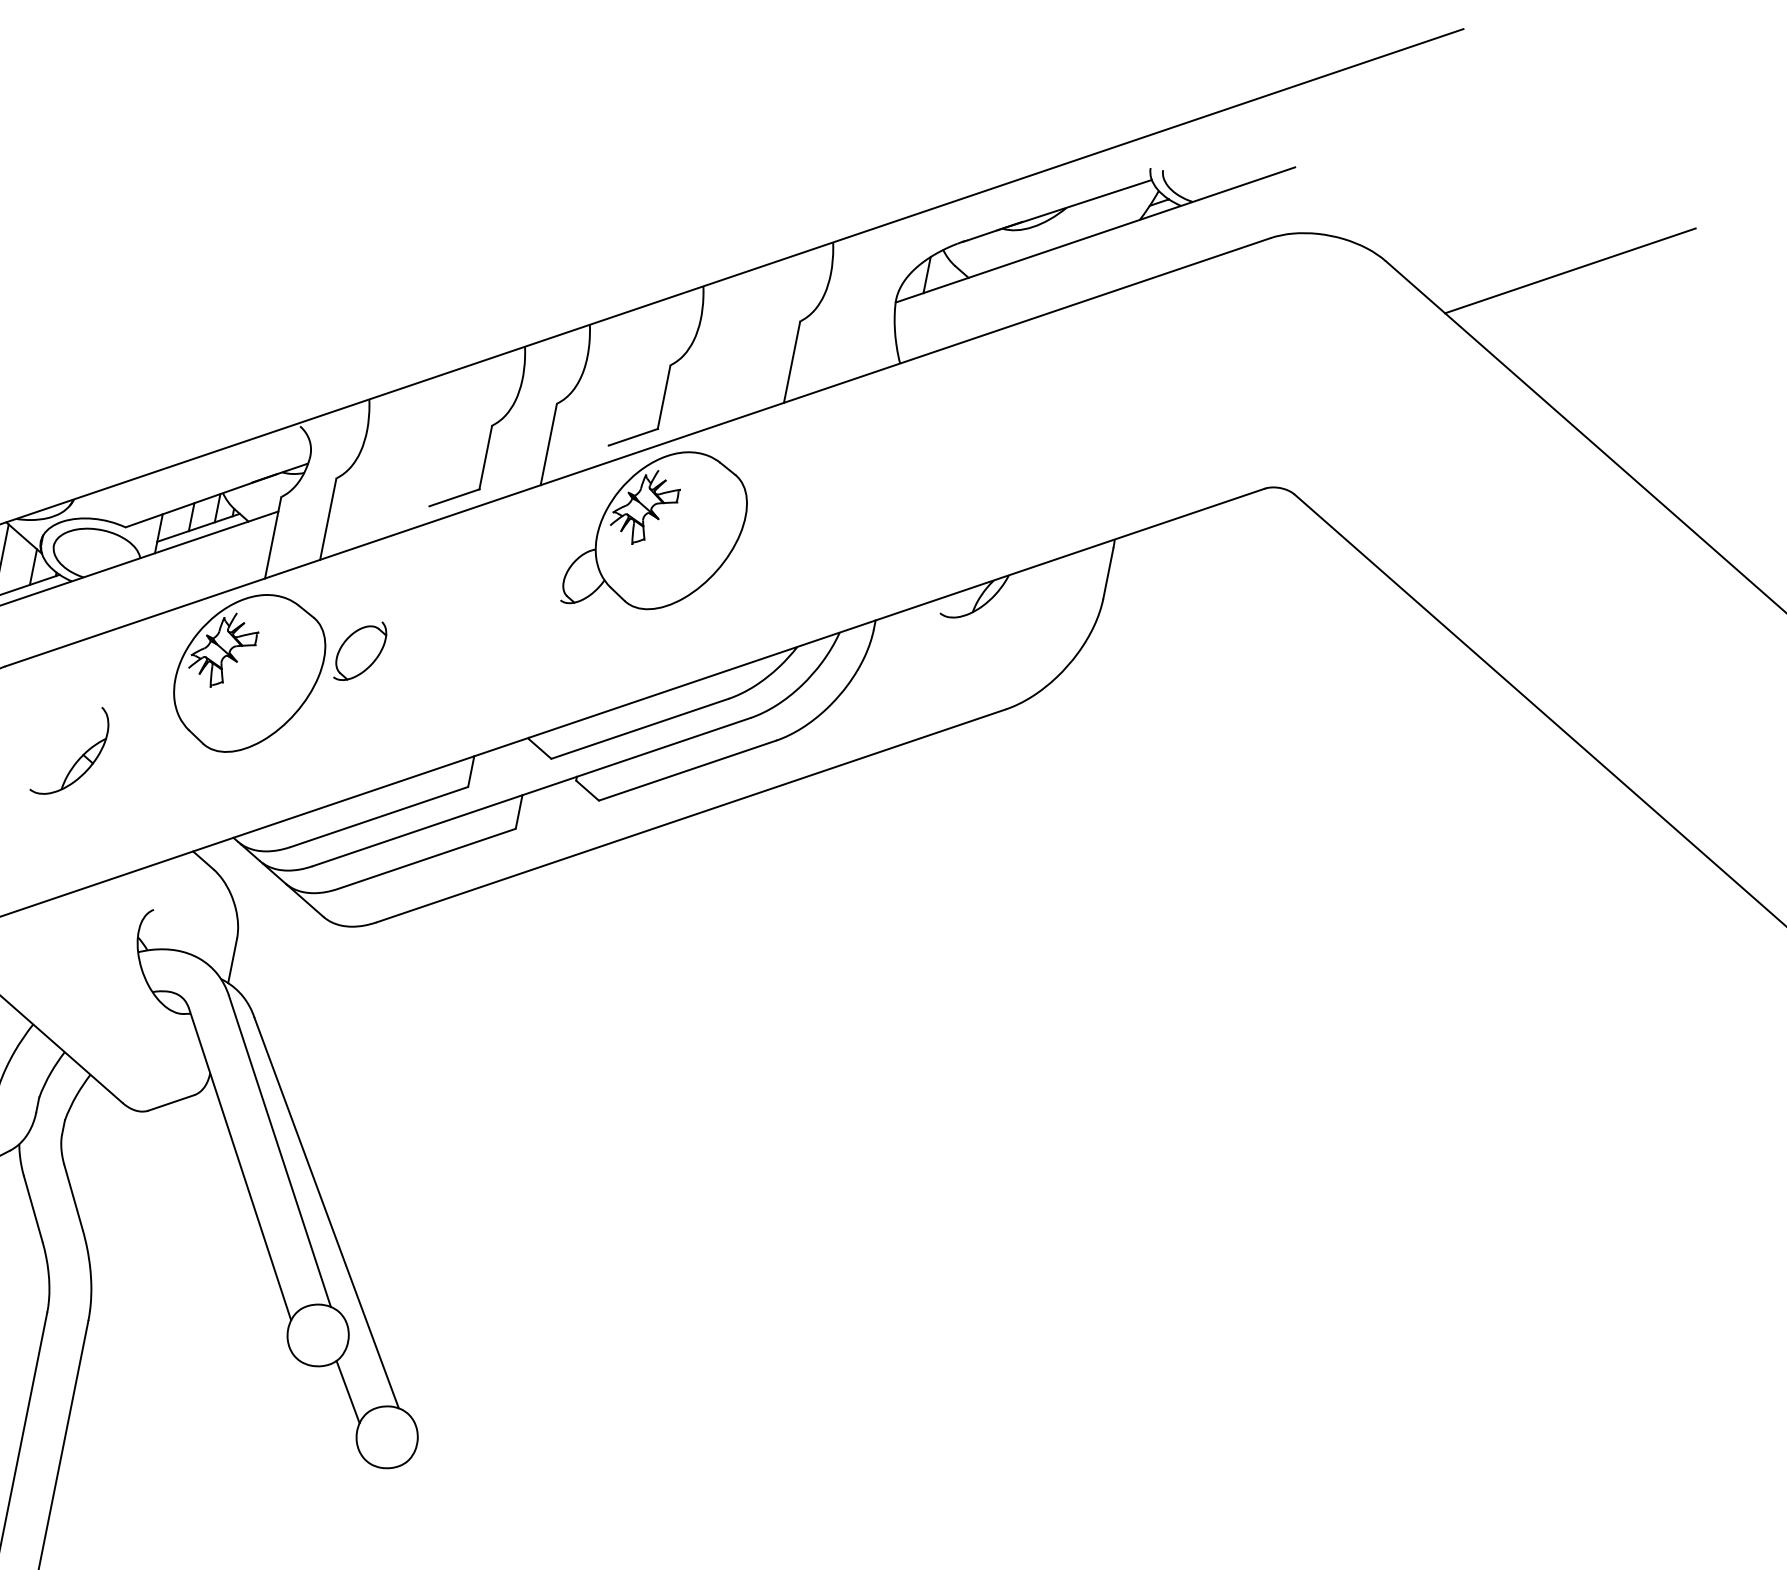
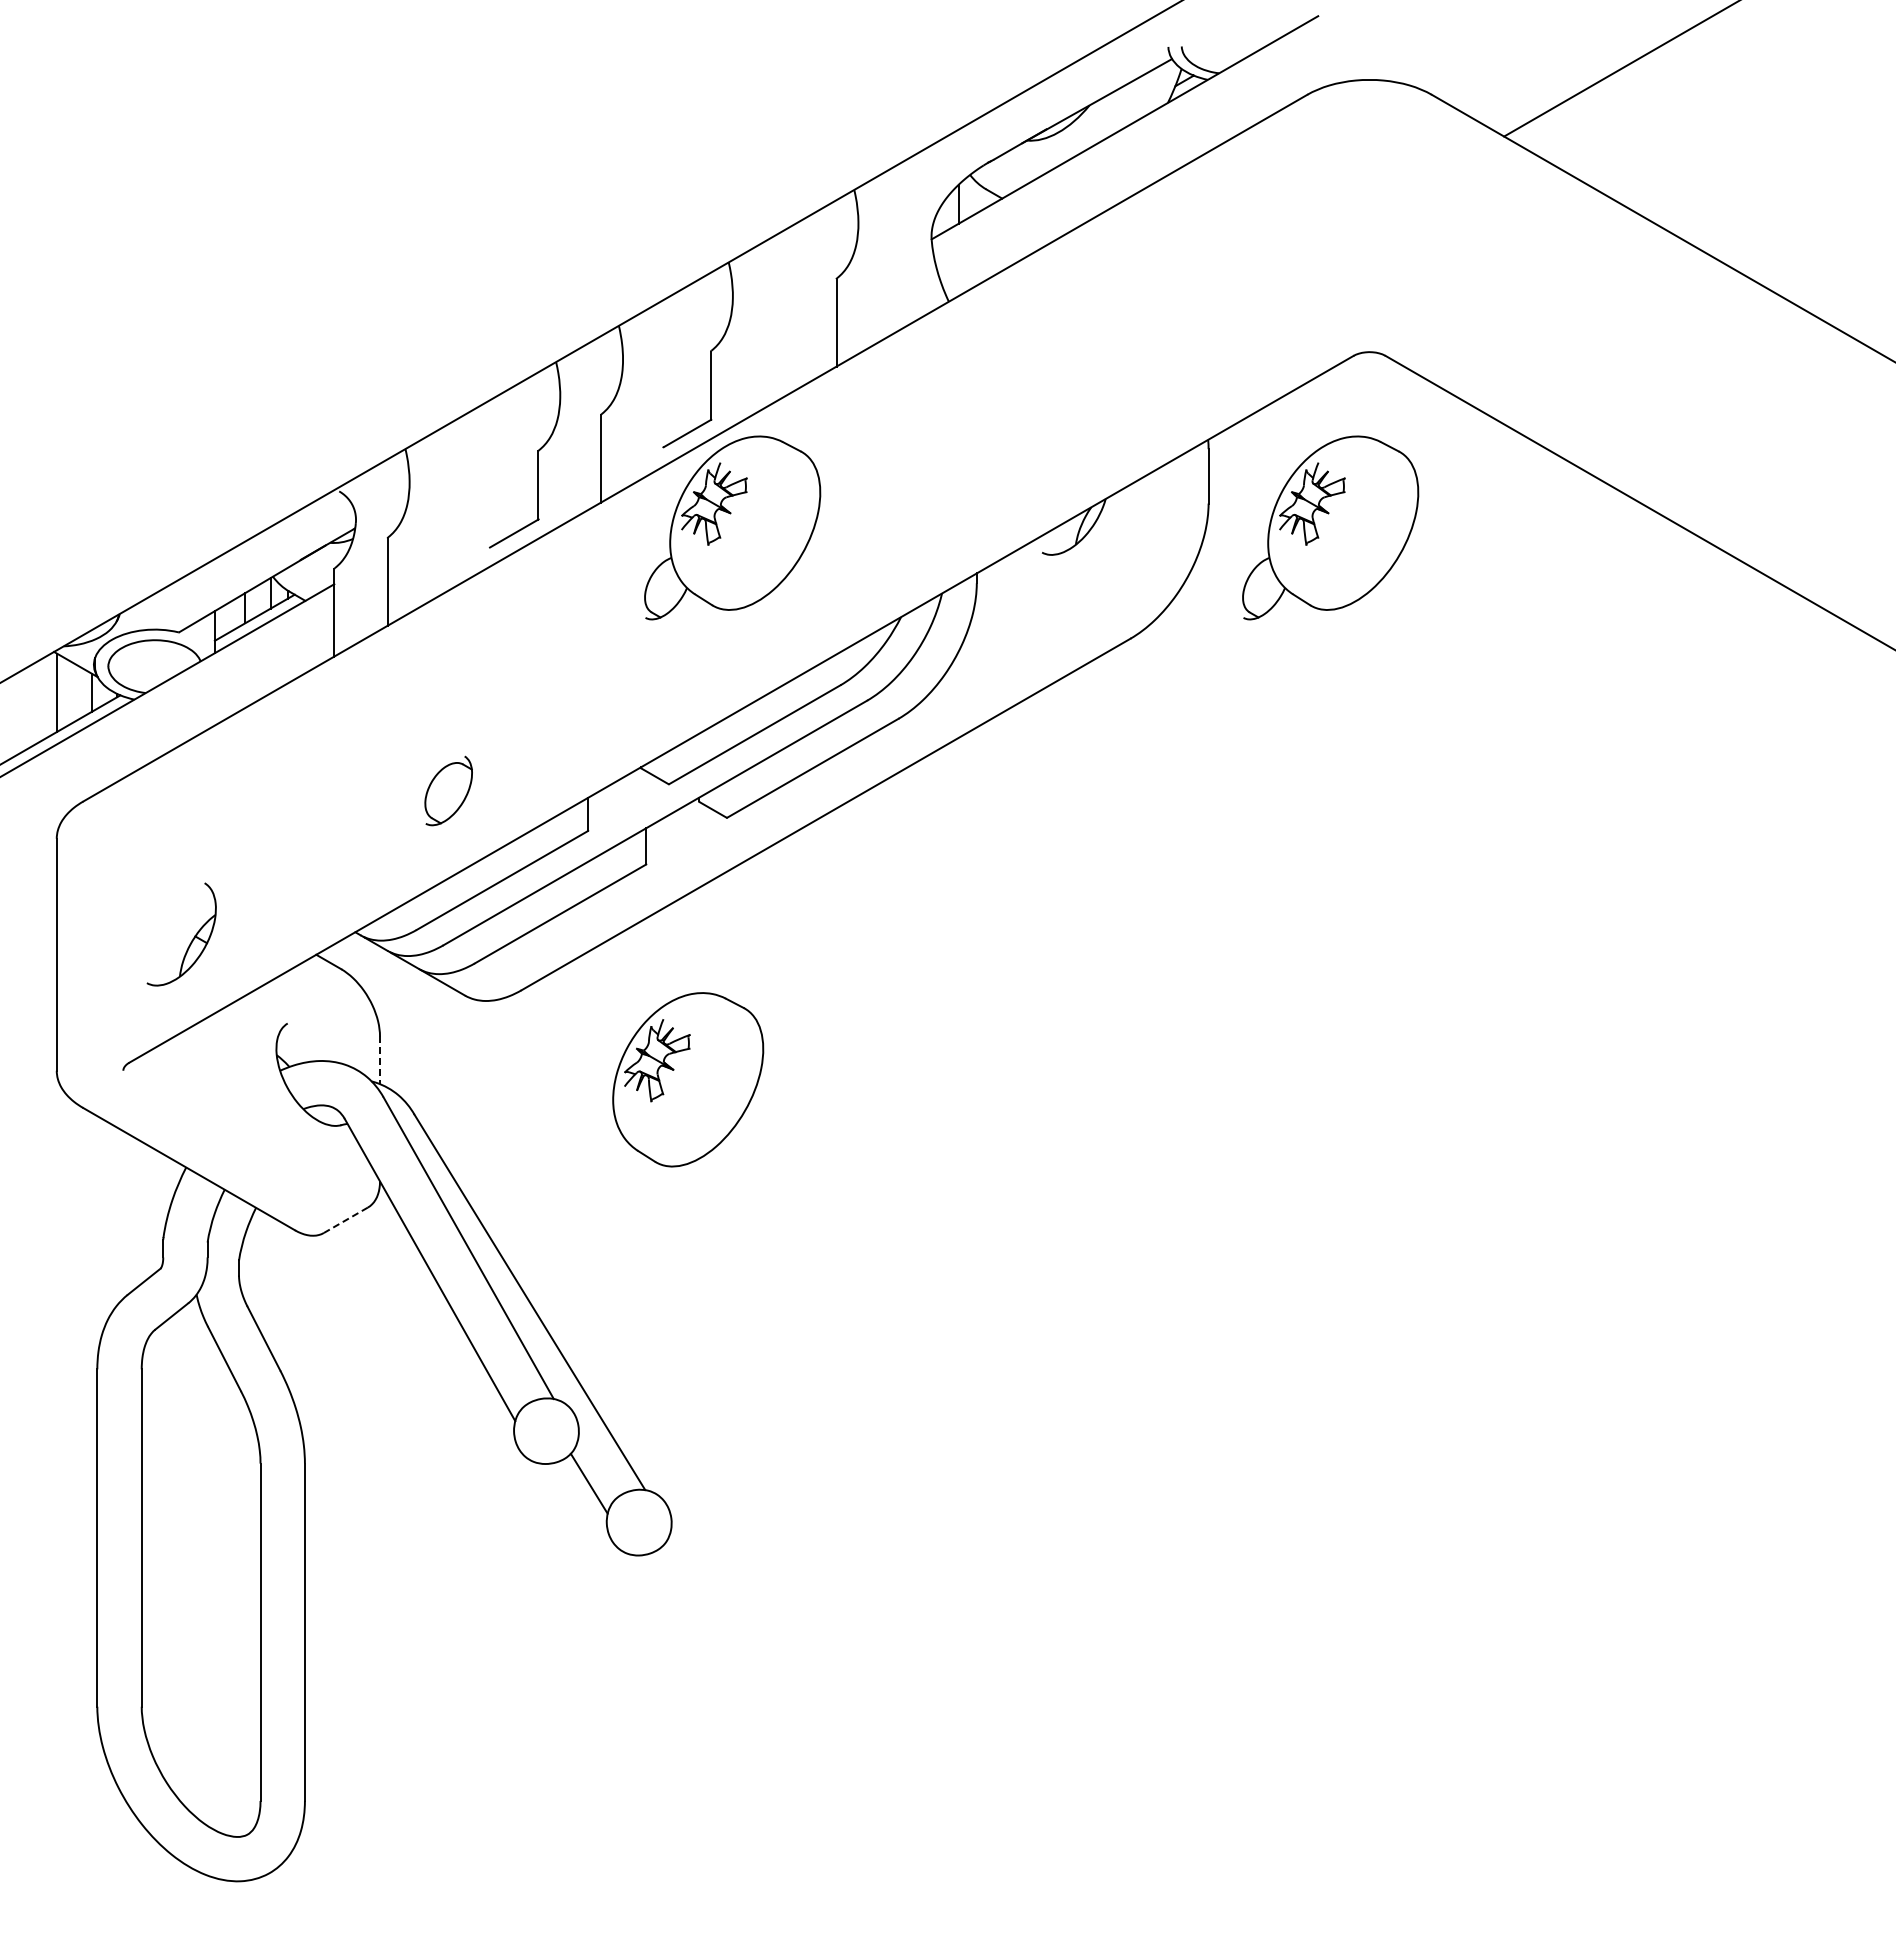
part: (1211, 643) -> (1330, 527), added
part: (360, 650) -> (448, 790), moved
part: (249, 673) -> (688, 1079), moved
part: (79, 758) -> (191, 940), moved
line: (233, 961) -> (380, 1060), solid -> dashed
line: (170, 1103) -> (345, 1220), solid -> dashed

